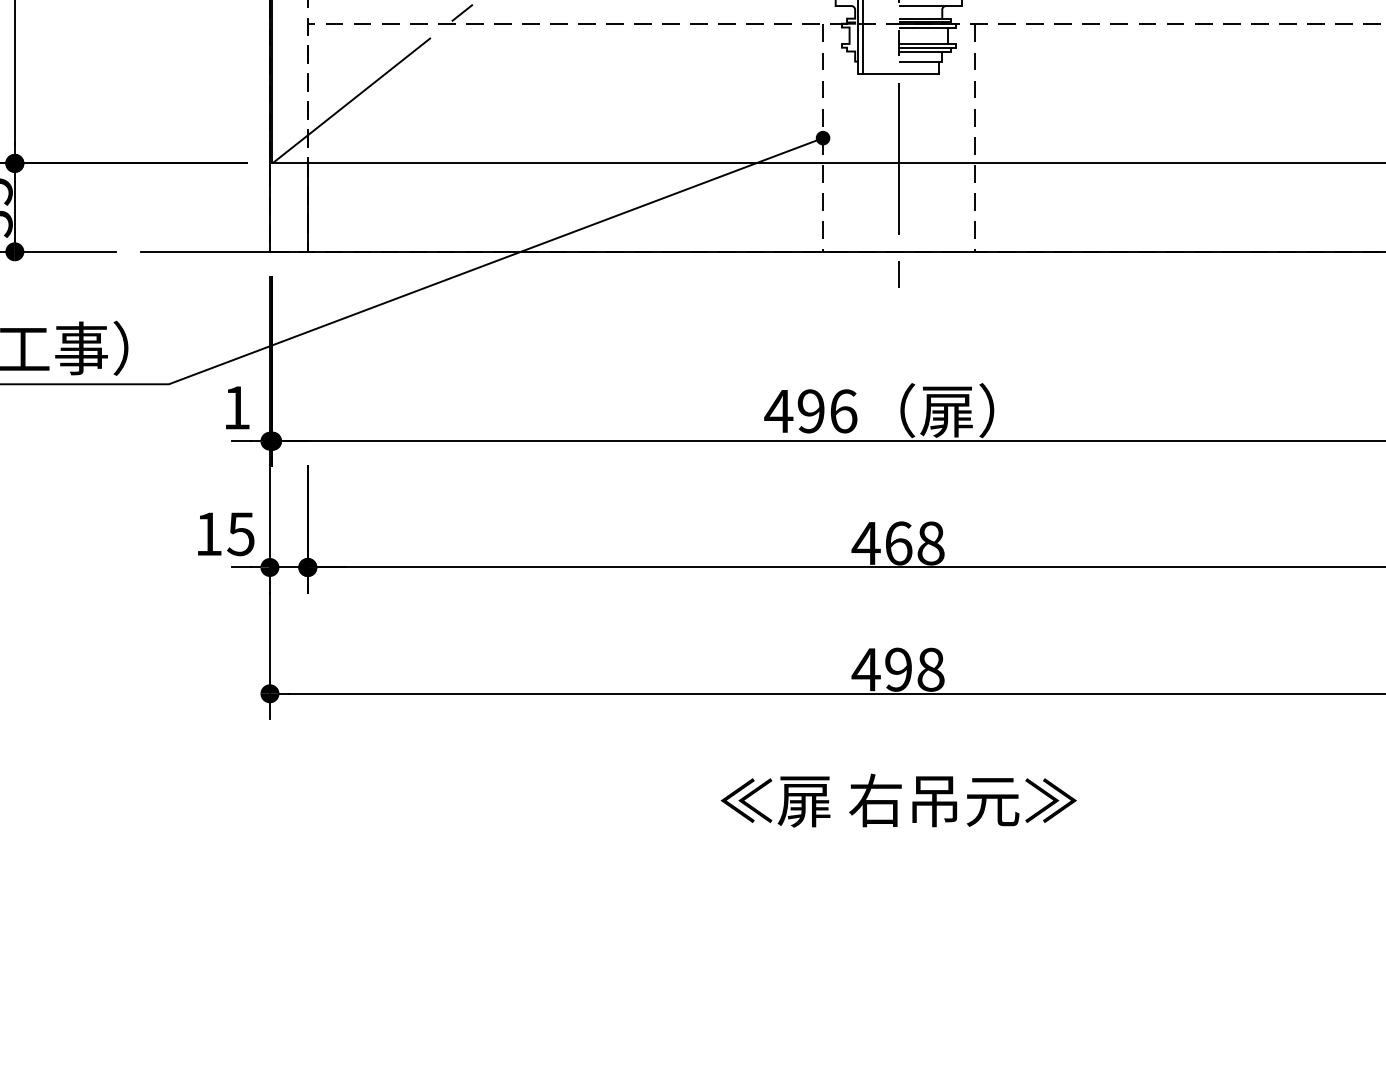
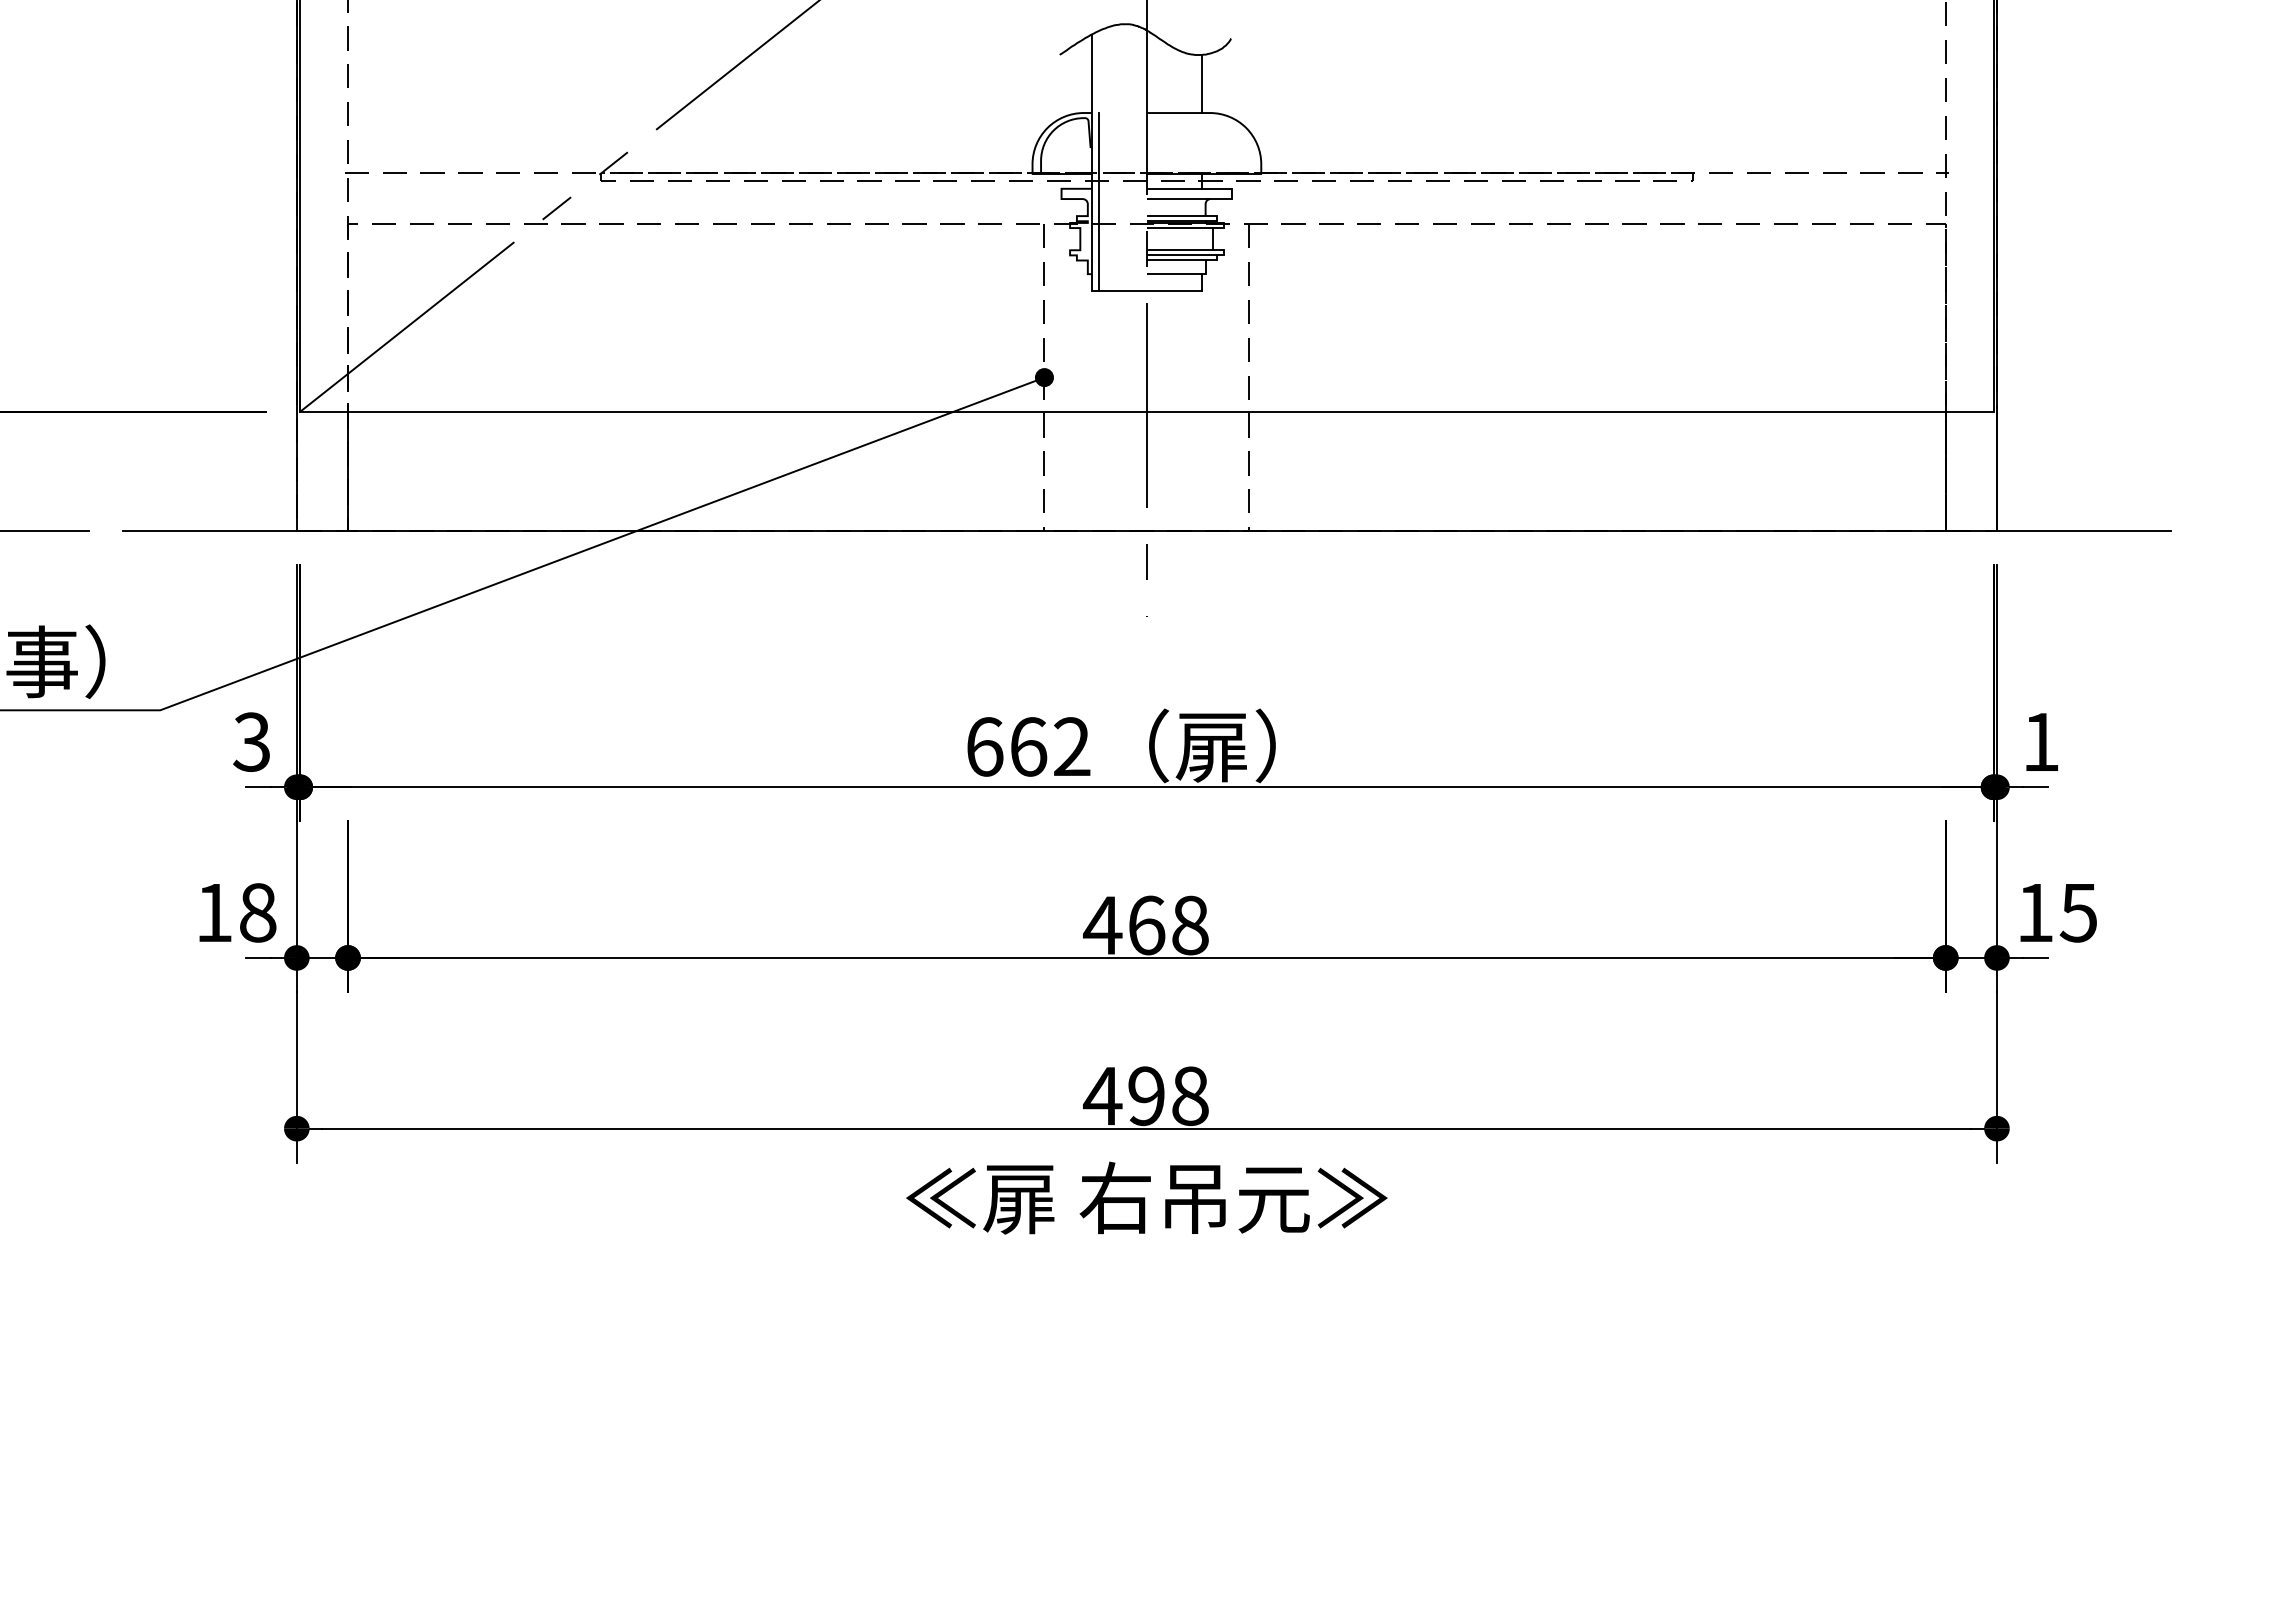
text: (236, 407) -> (251, 741), 1 -> 3
text: (810, 411) -> (1027, 746), 496 -> 662
text: (240, 533) -> (257, 912), 15 -> 18
text: (898, 800) -> (1146, 1197), moved

